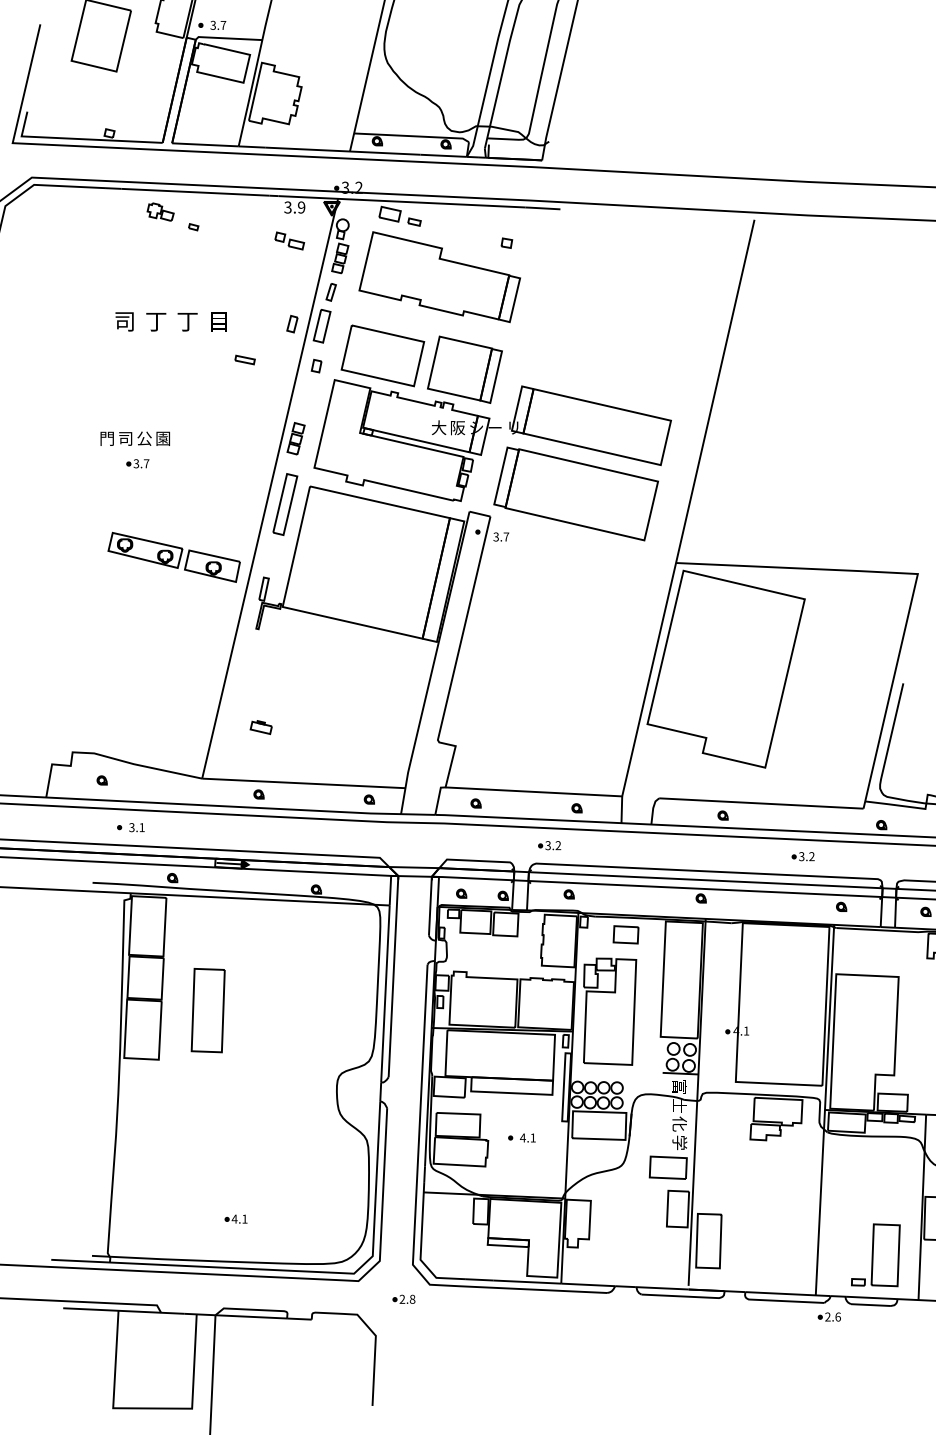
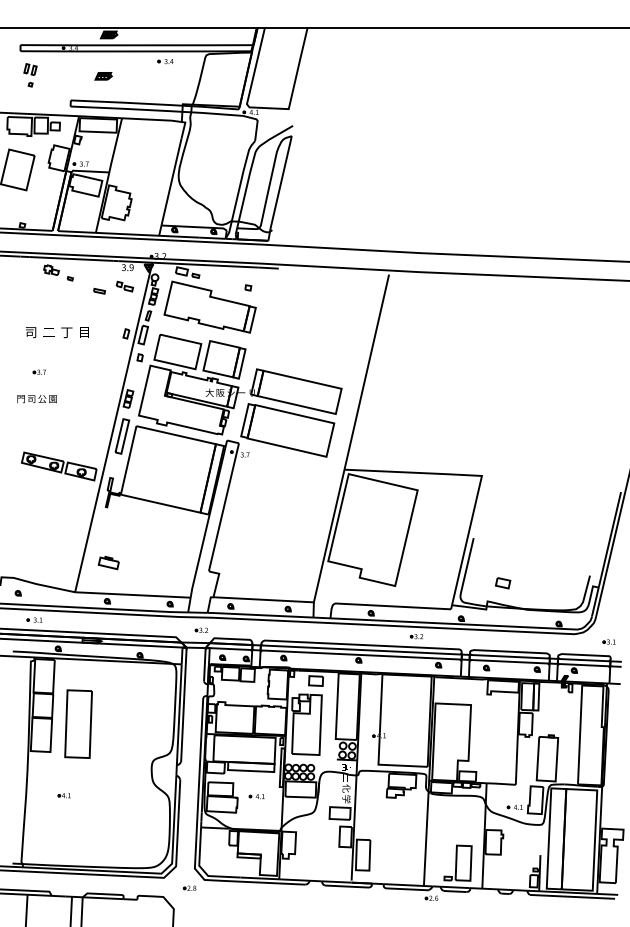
text: (155, 321) -> (48, 332), 丁 -> 二
part: (245, 360) -> (99, 291), moved
part: (135, 462) -> (38, 371), moved
part: (260, 728) -> (108, 563), size x1.67
part: (547, 844) -> (200, 629), moved
part: (208, 1009) -> (78, 723), size x1.43
part: (234, 1218) -> (63, 795), moved

